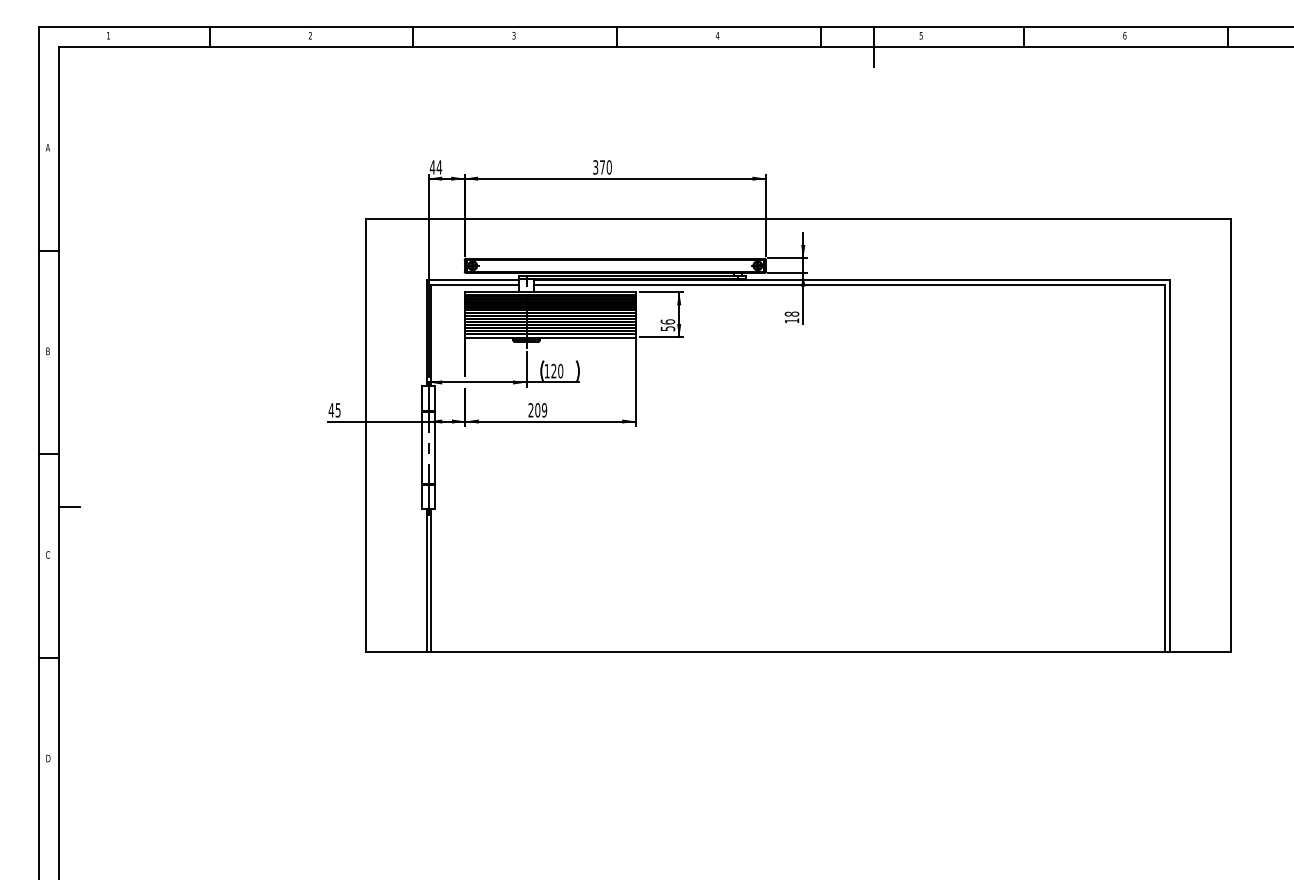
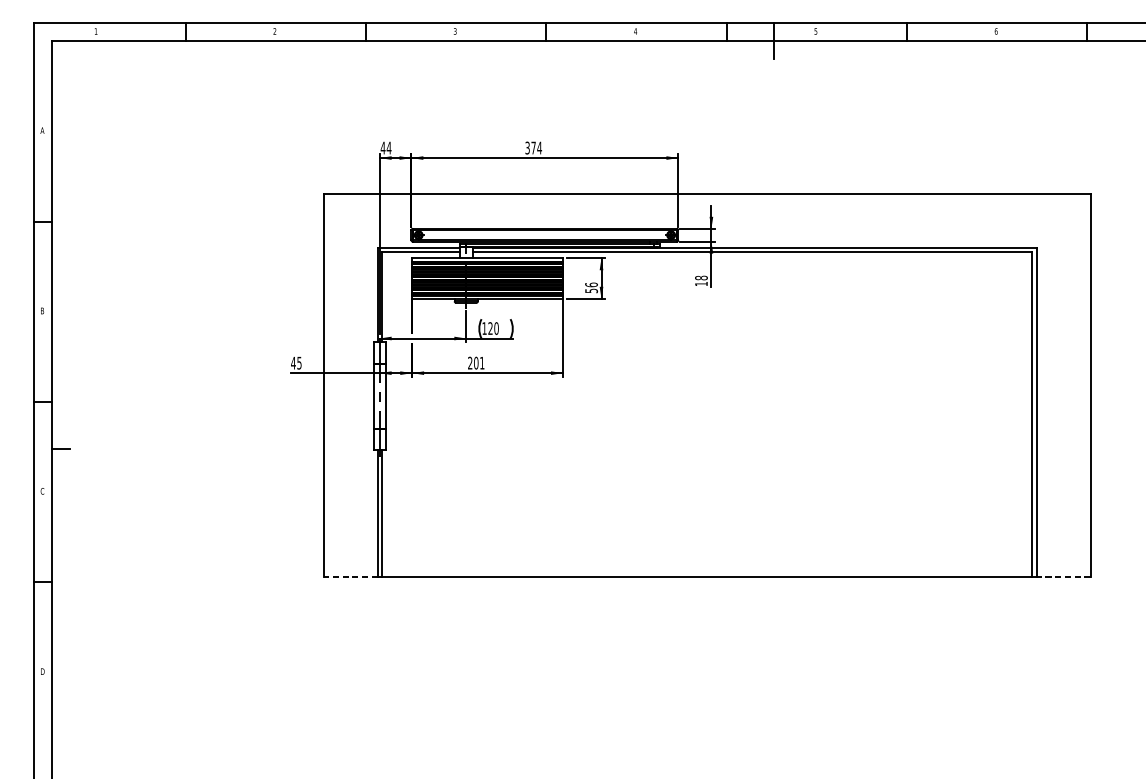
text: (609, 167) -> (539, 148), 370 -> 374
text: (544, 410) -> (482, 363), 209 -> 201
line: (396, 651) -> (351, 576), solid -> dashed
line: (1200, 651) -> (1063, 576), solid -> dashed

